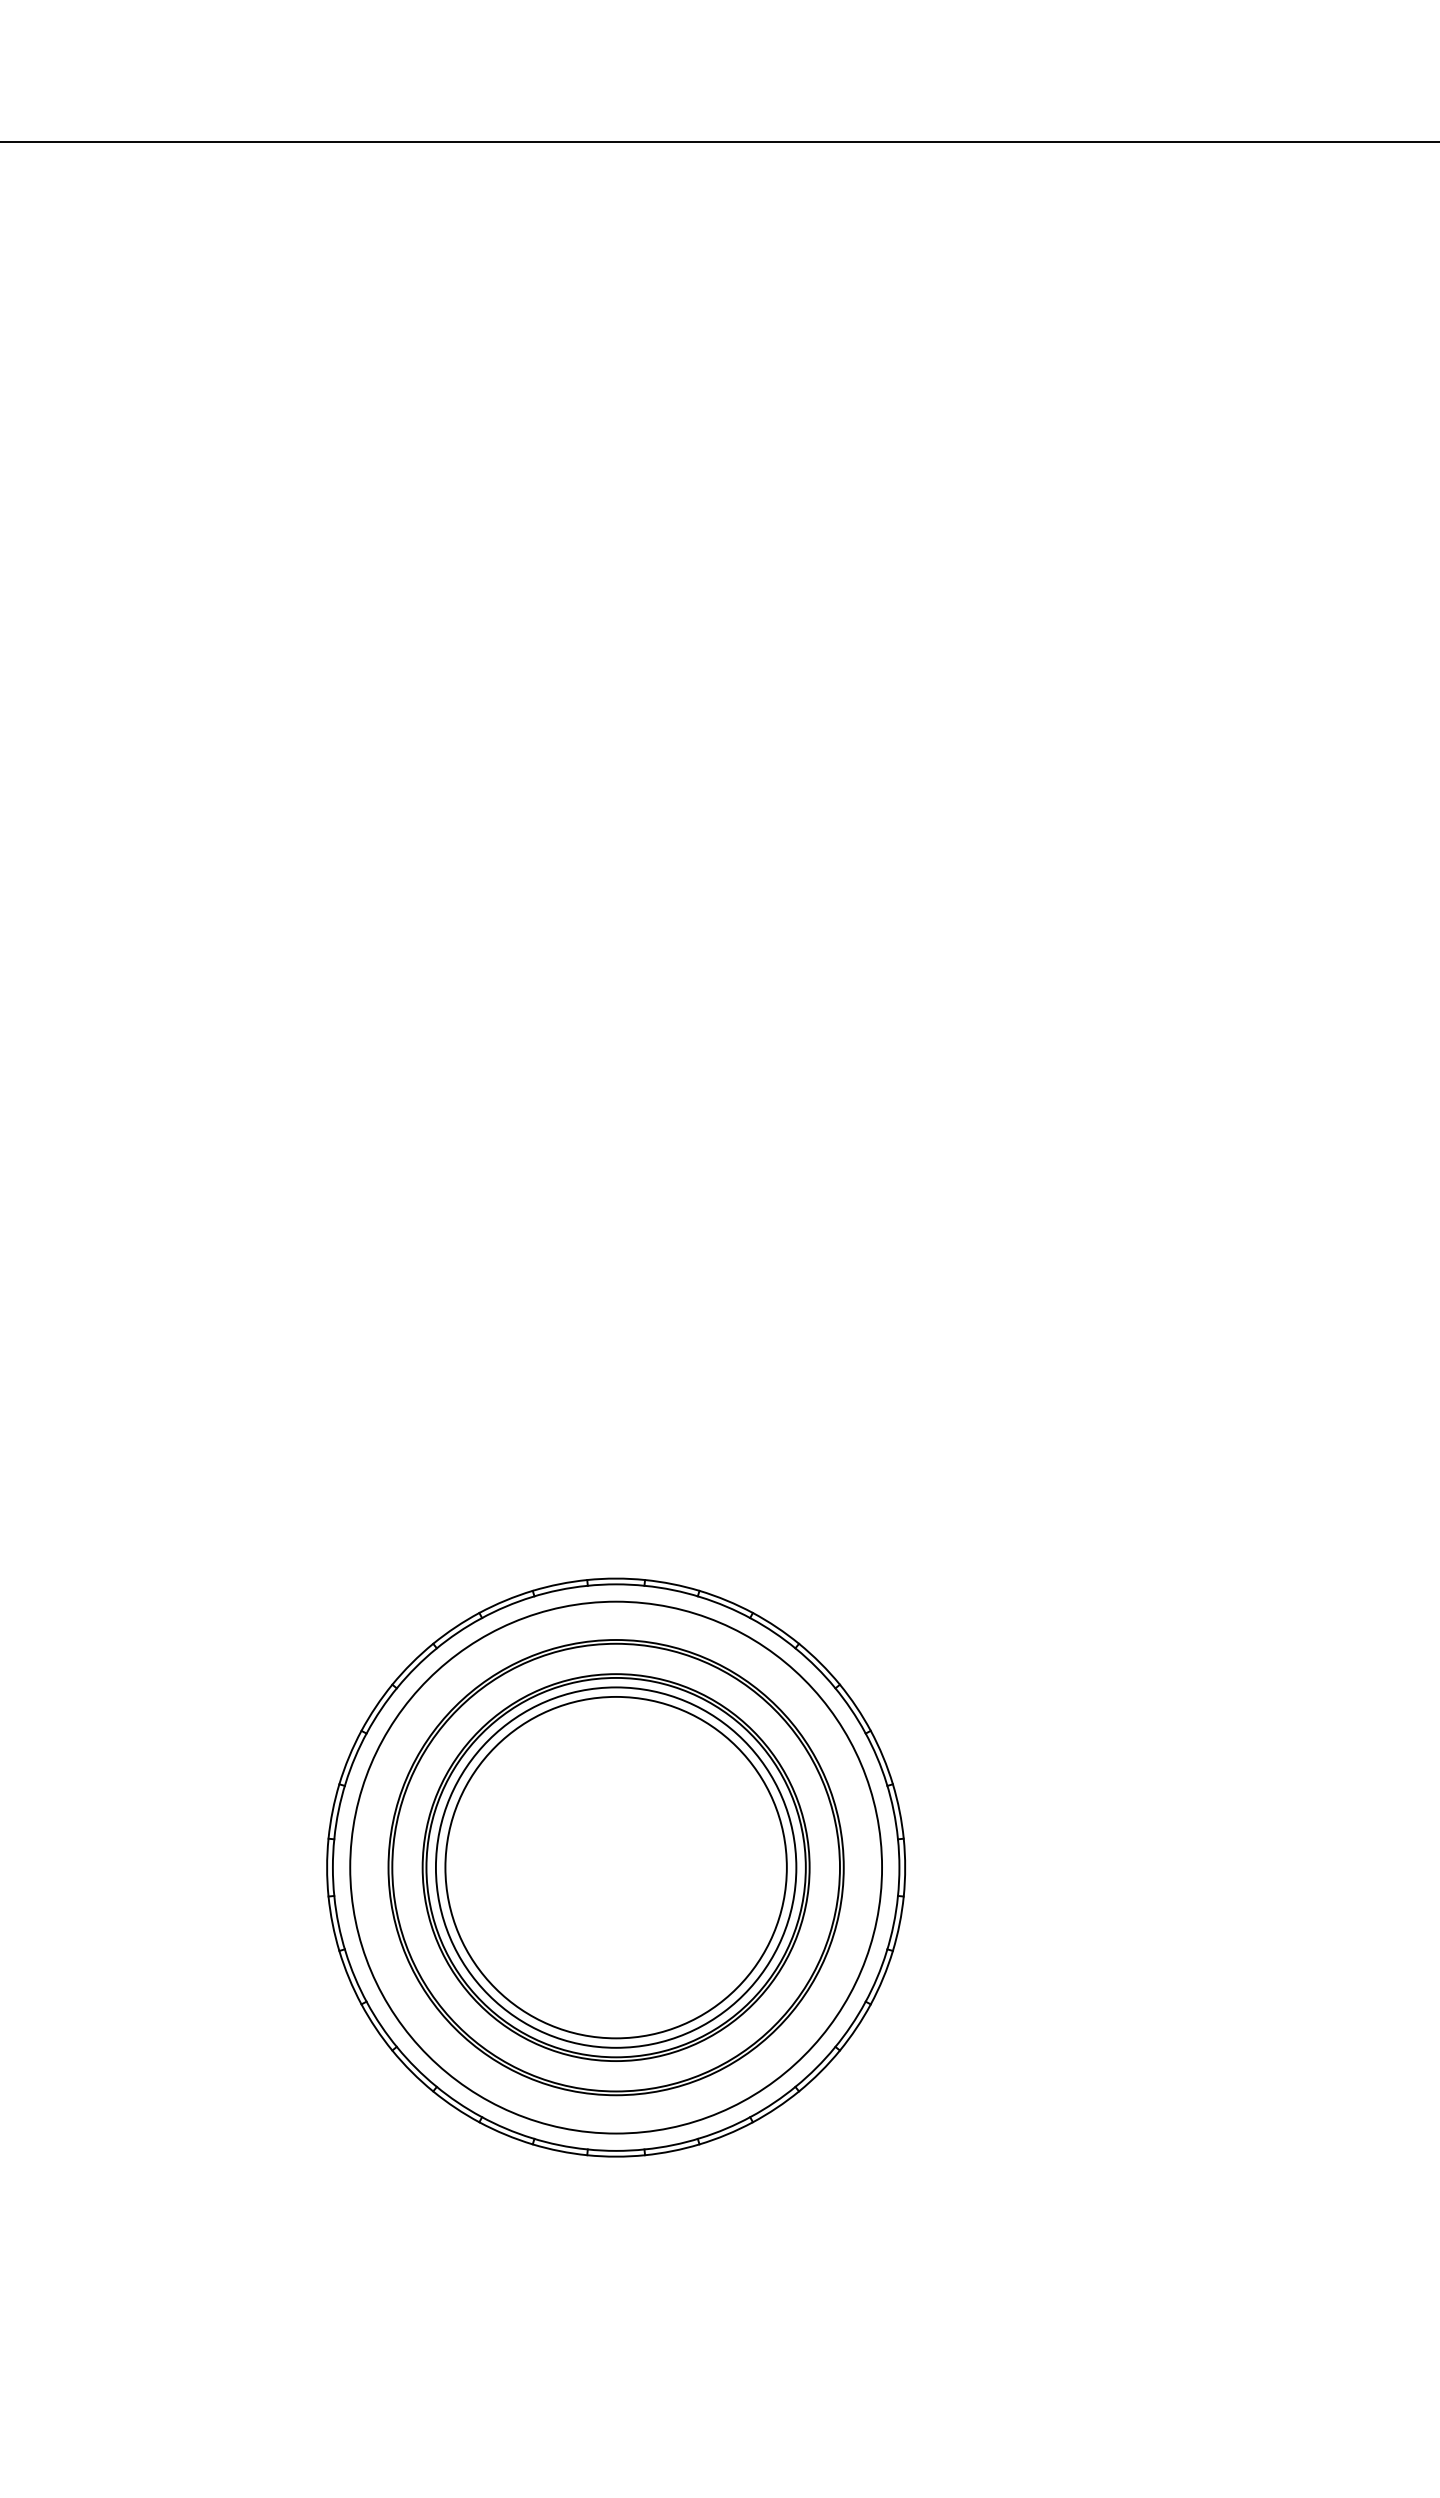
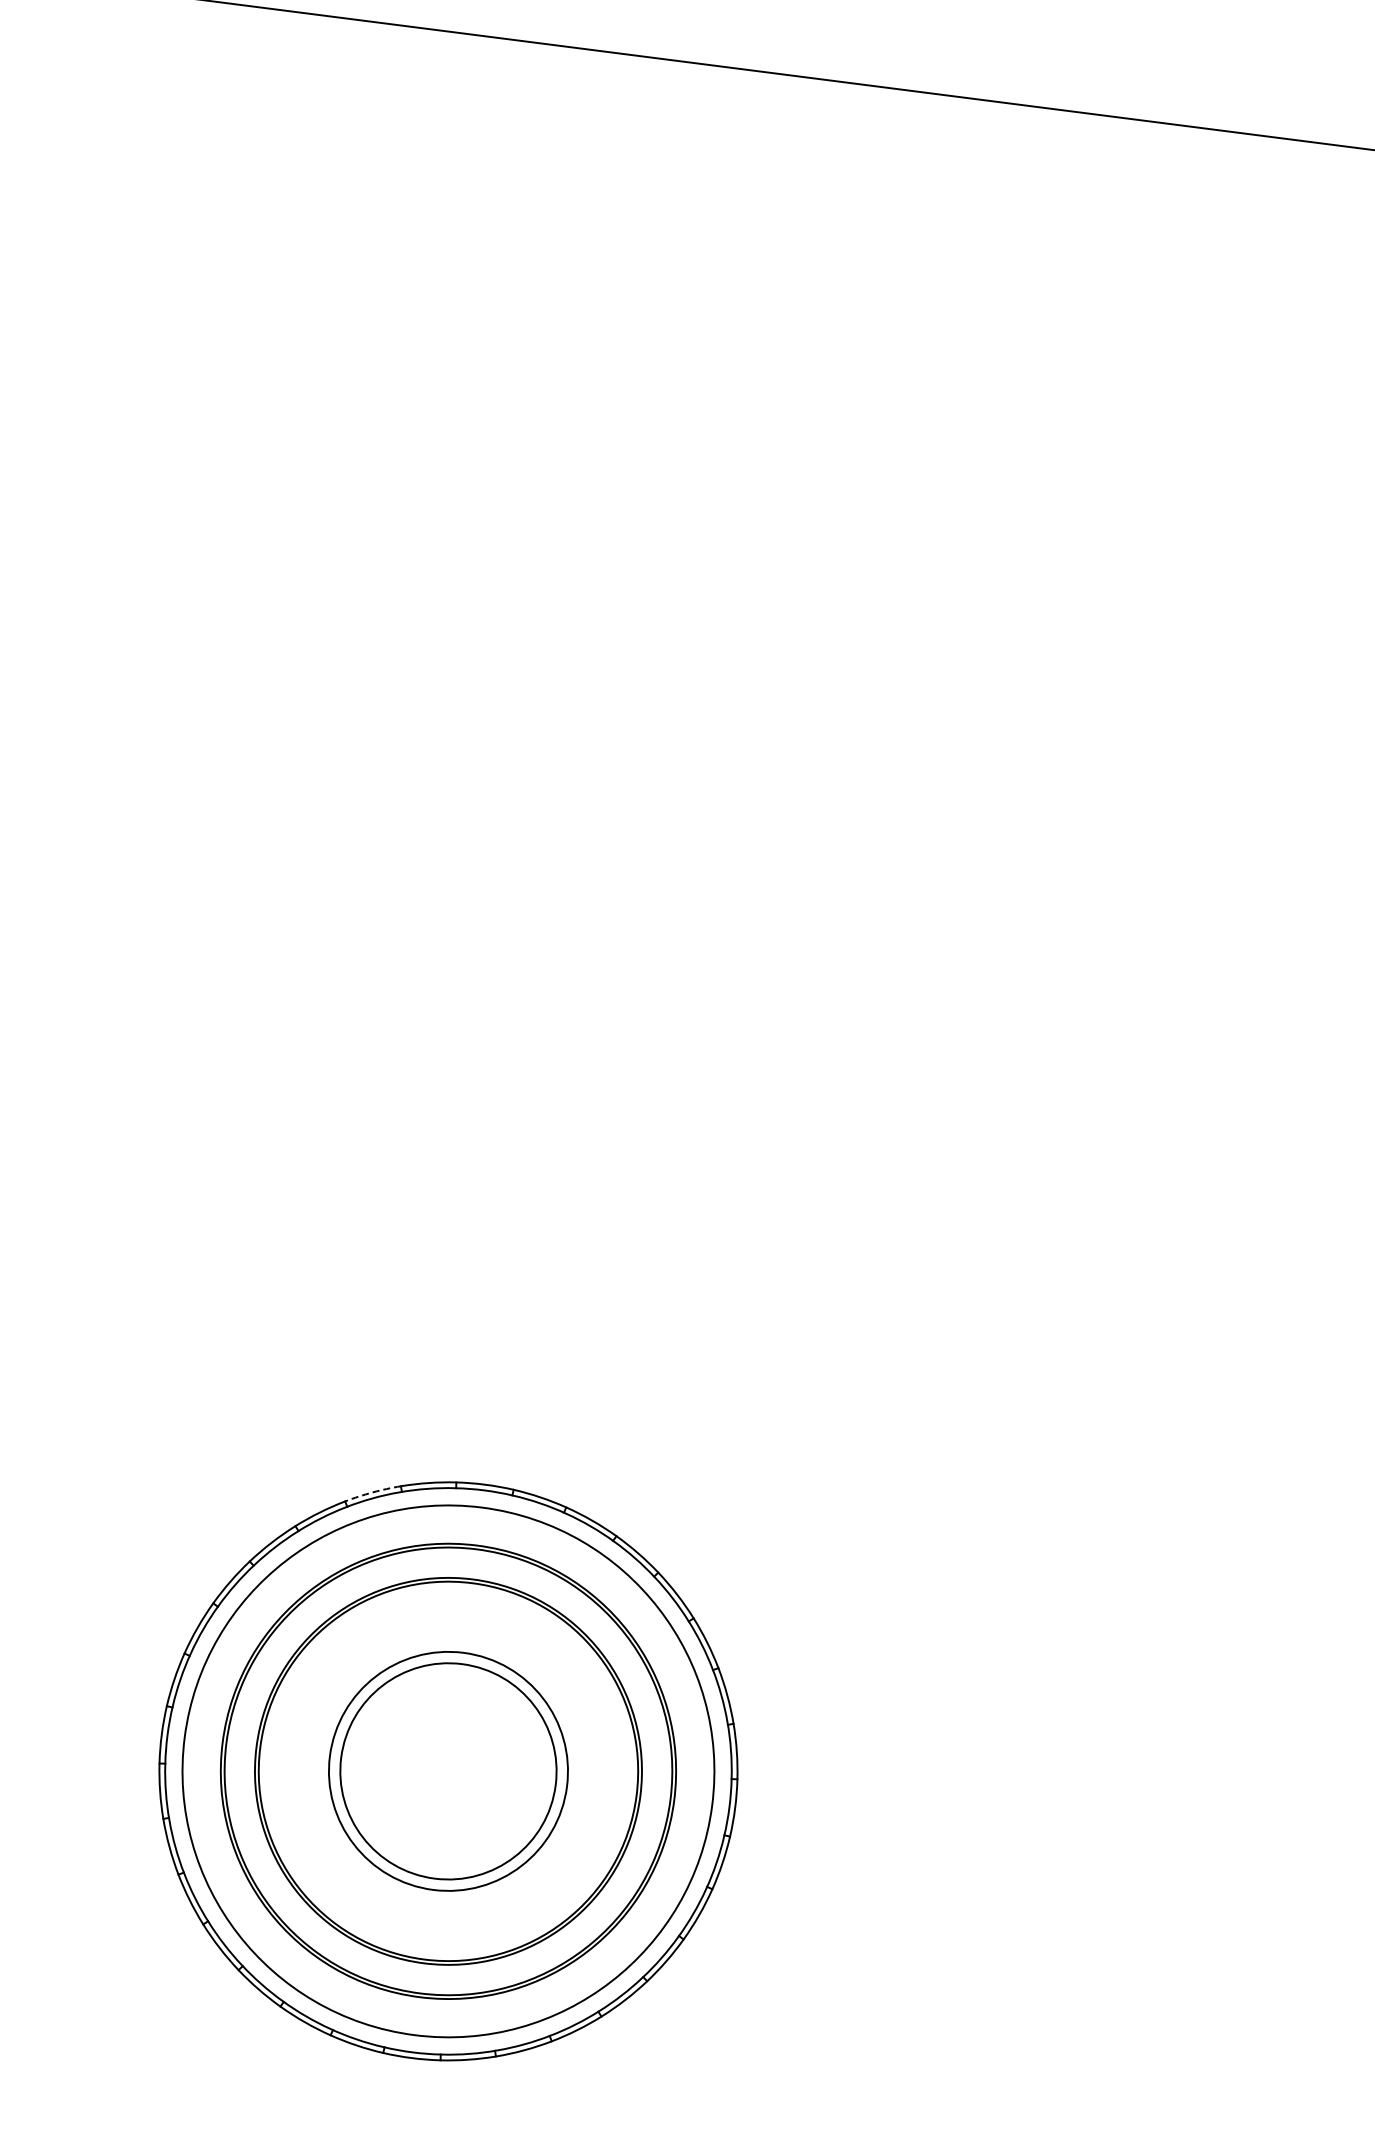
arc: (505, 1600) -> (372, 1492), solid -> dashed
circle: (615, 1867) -> (447, 1771), size x0.6
circle: (615, 1867) -> (447, 1771), size x0.7

